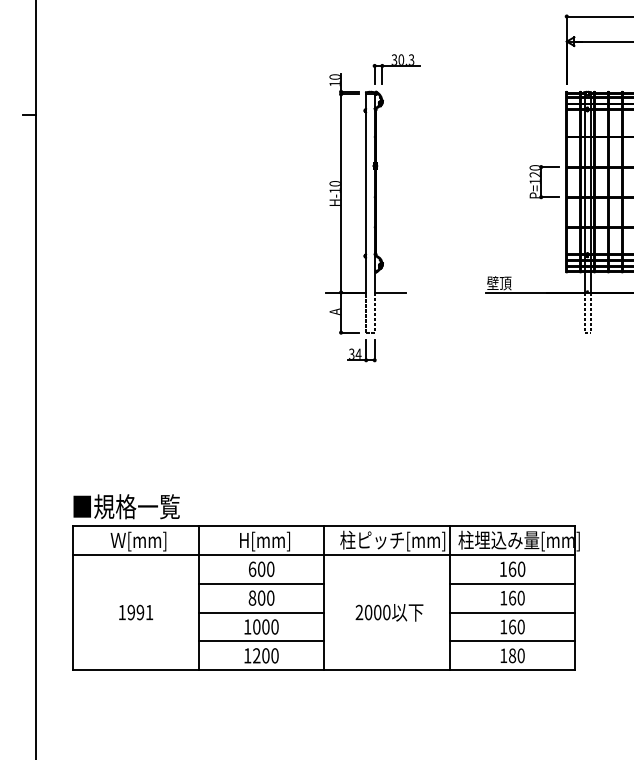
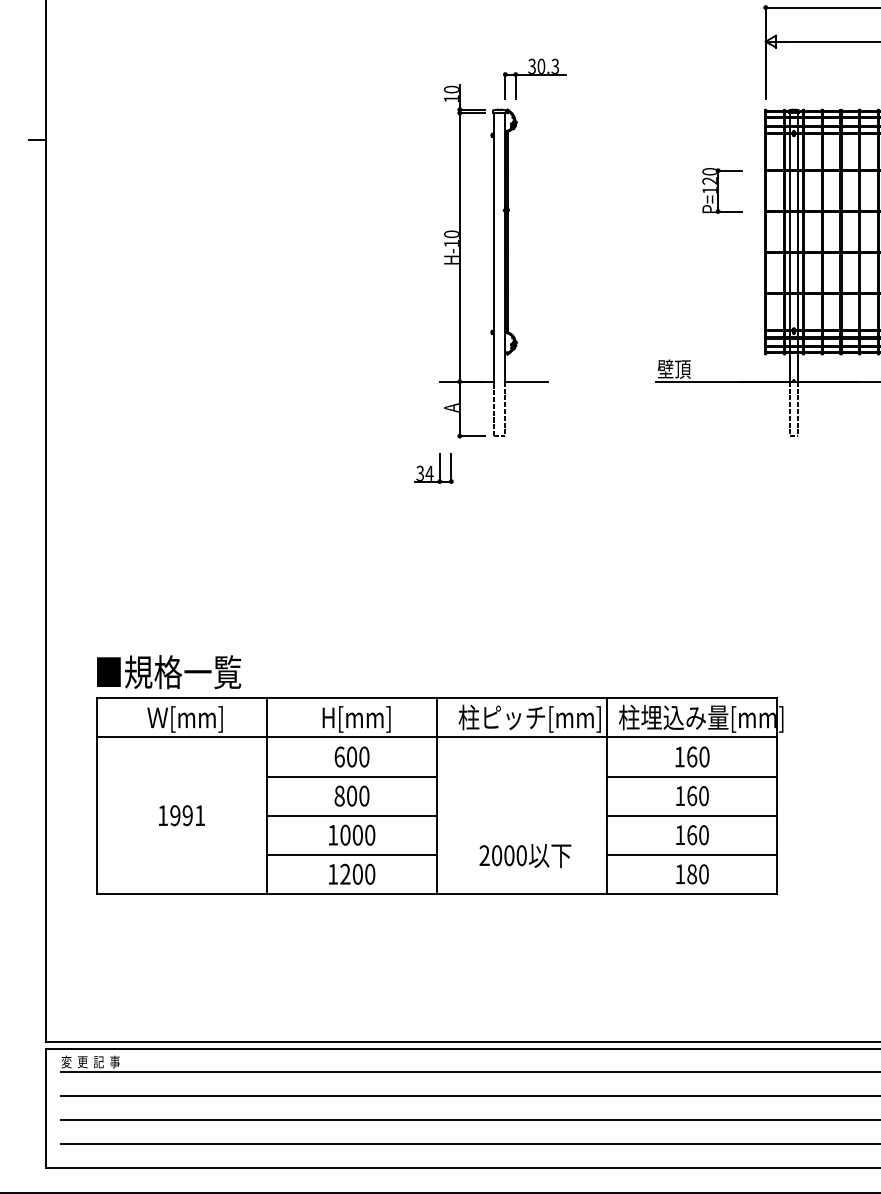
part: (544, 181) -> (722, 190), moved
part: (361, 350) -> (433, 468), moved
text: (389, 612) -> (525, 855), moved

